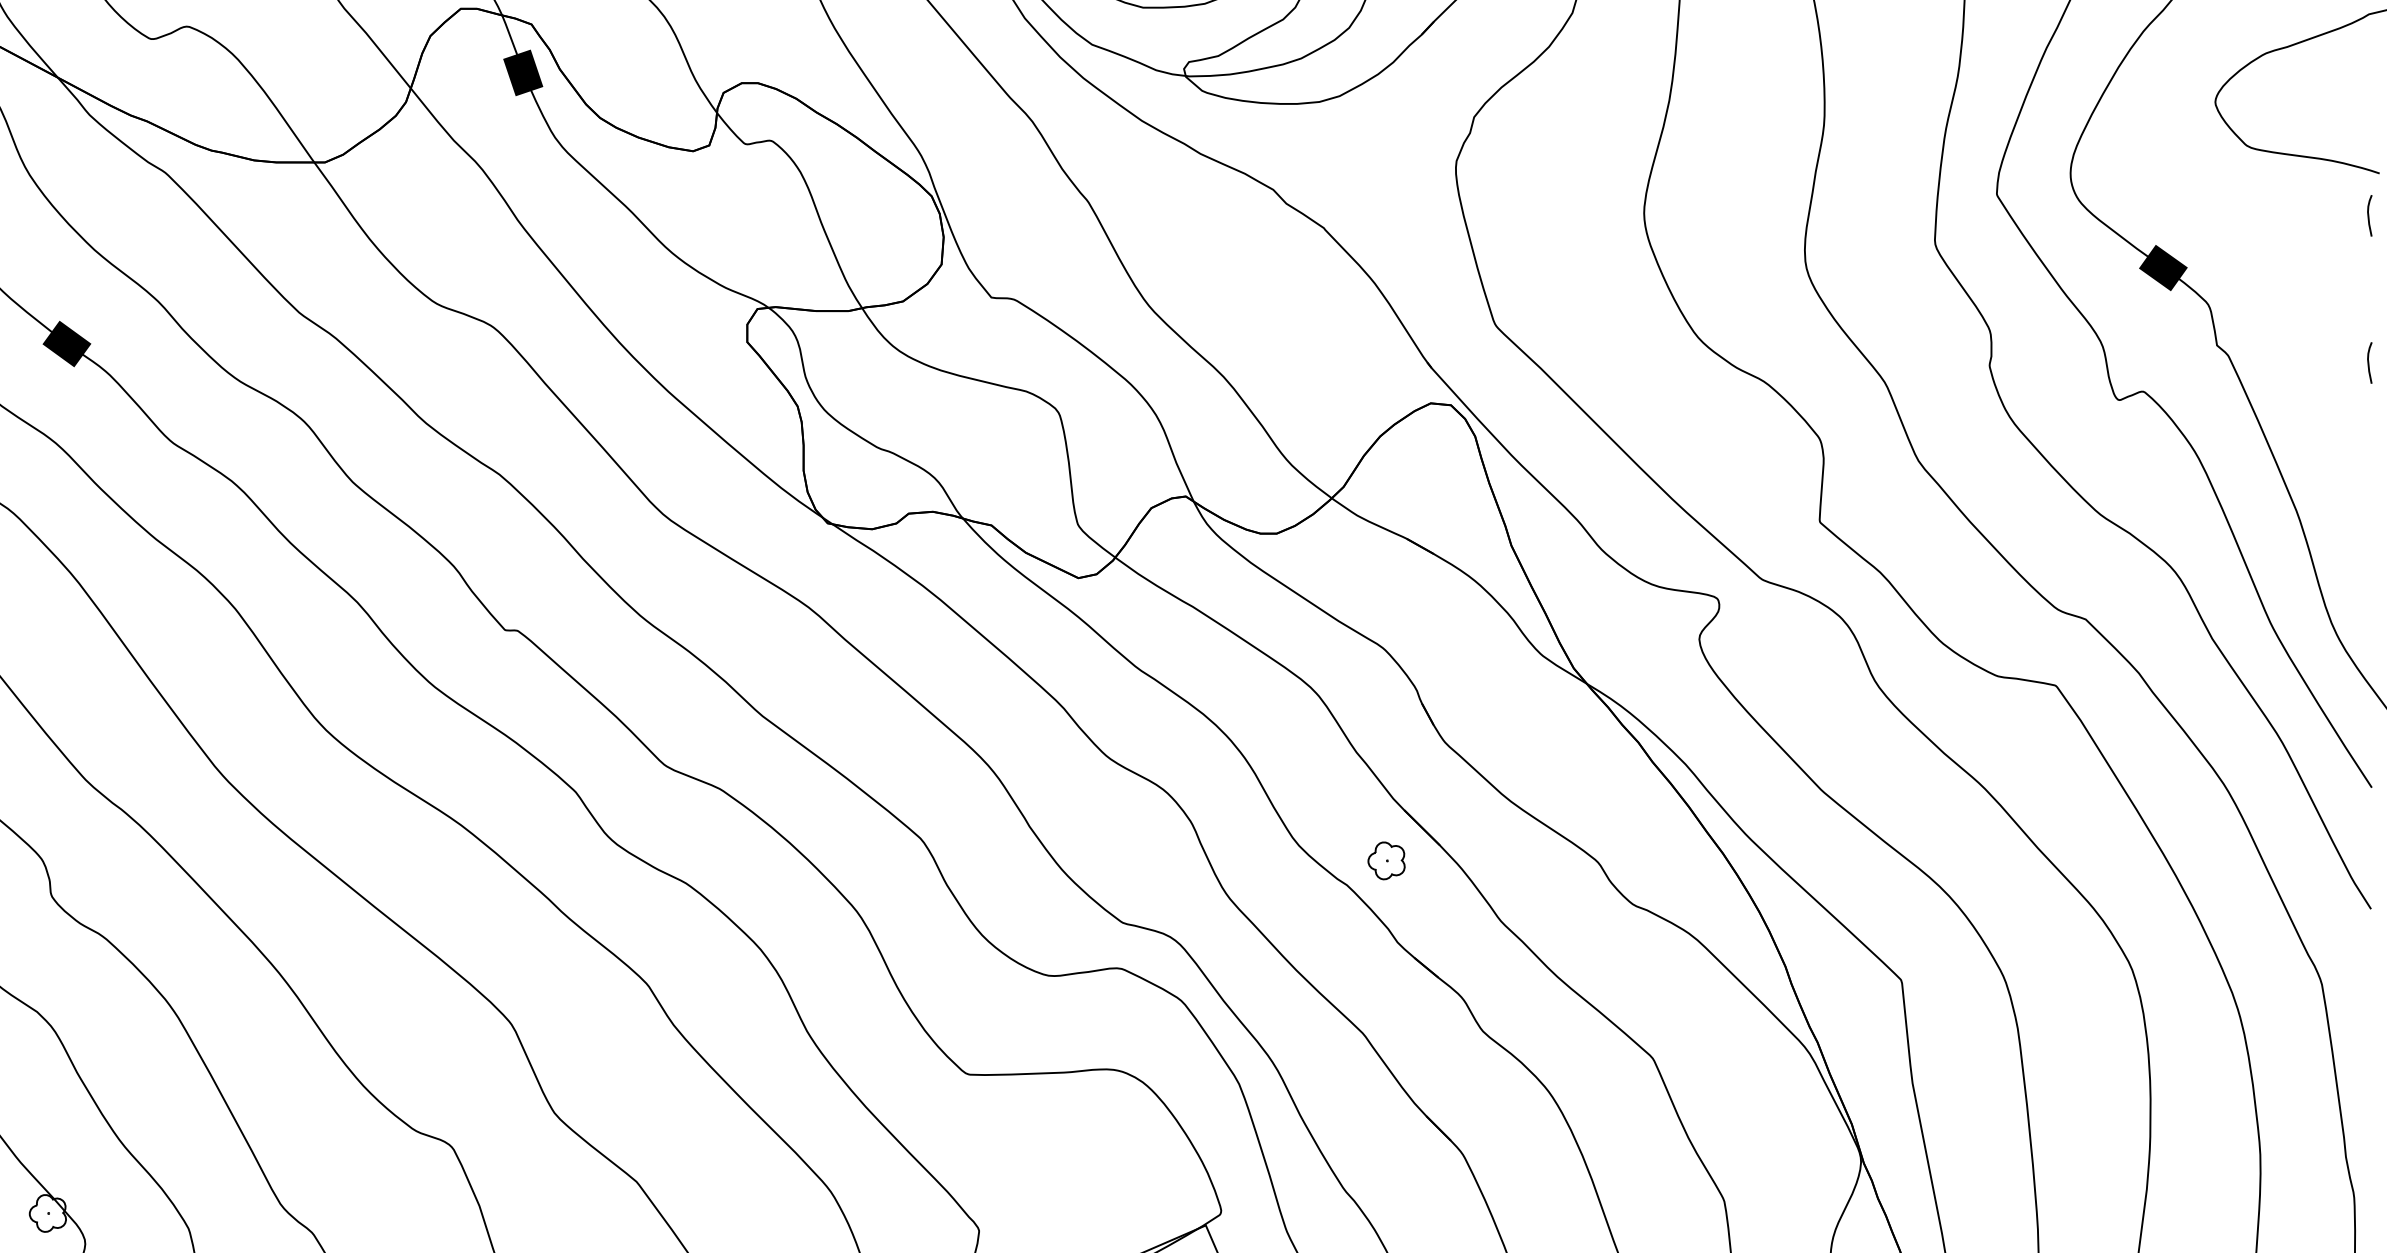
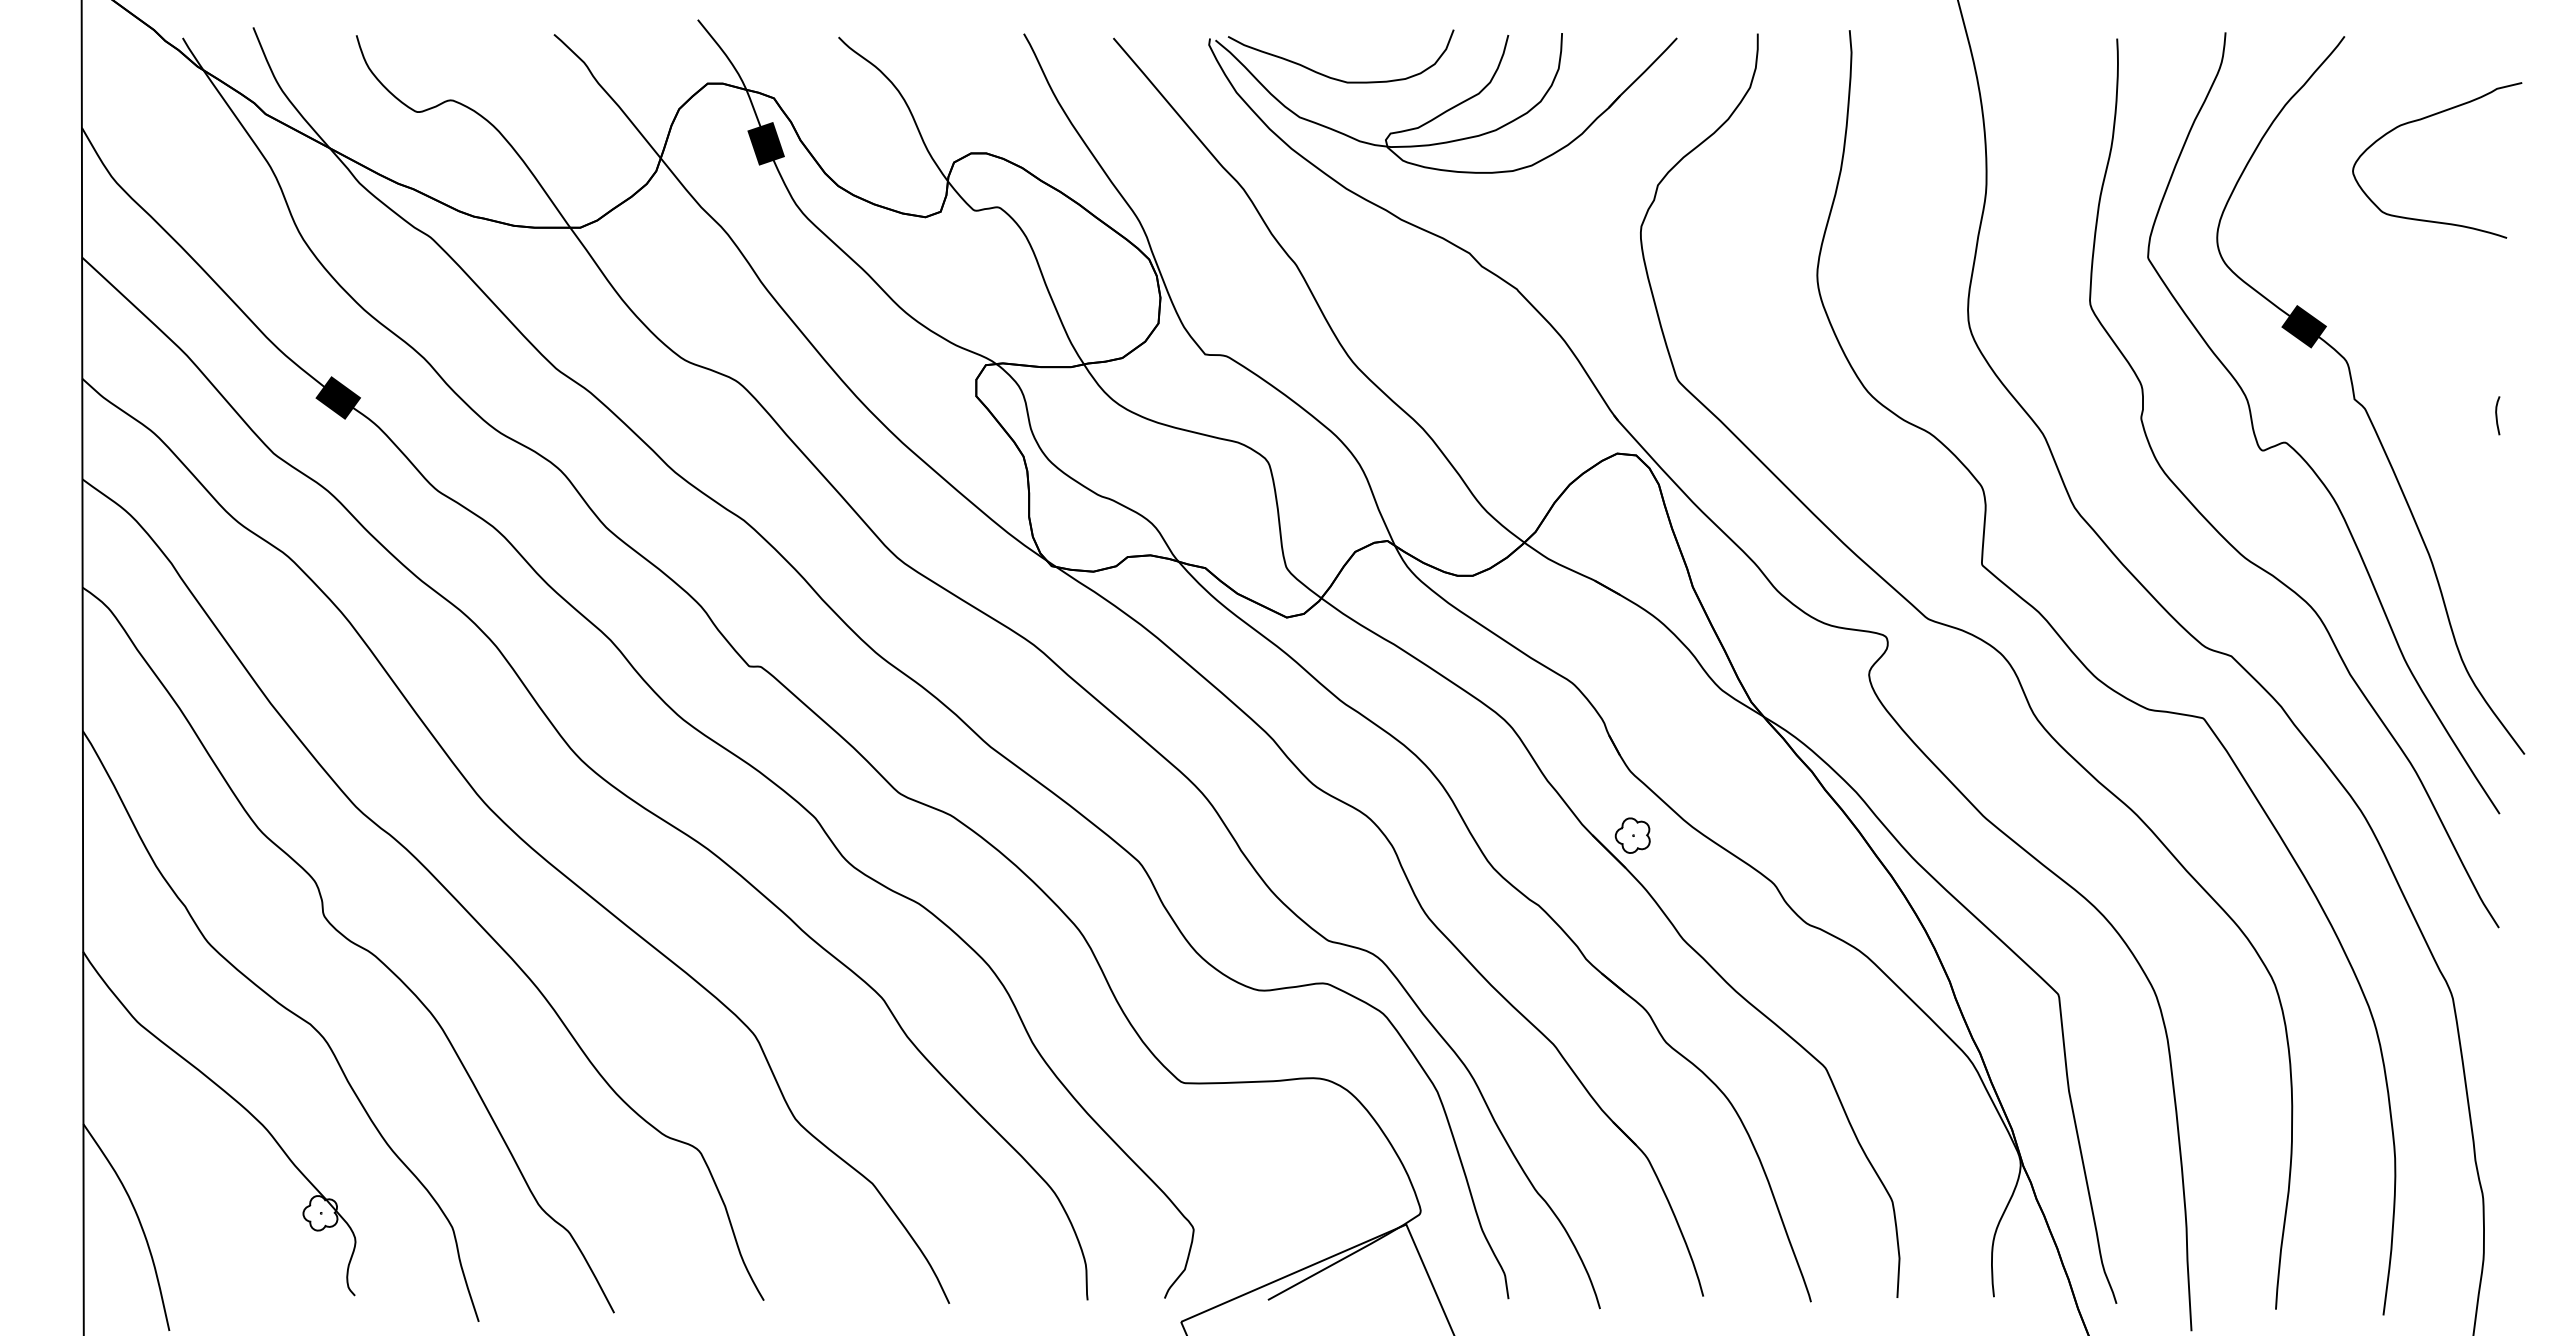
curve: (2369, 215) -> (2497, 277), removed
part: (1386, 860) -> (1632, 835), moved

